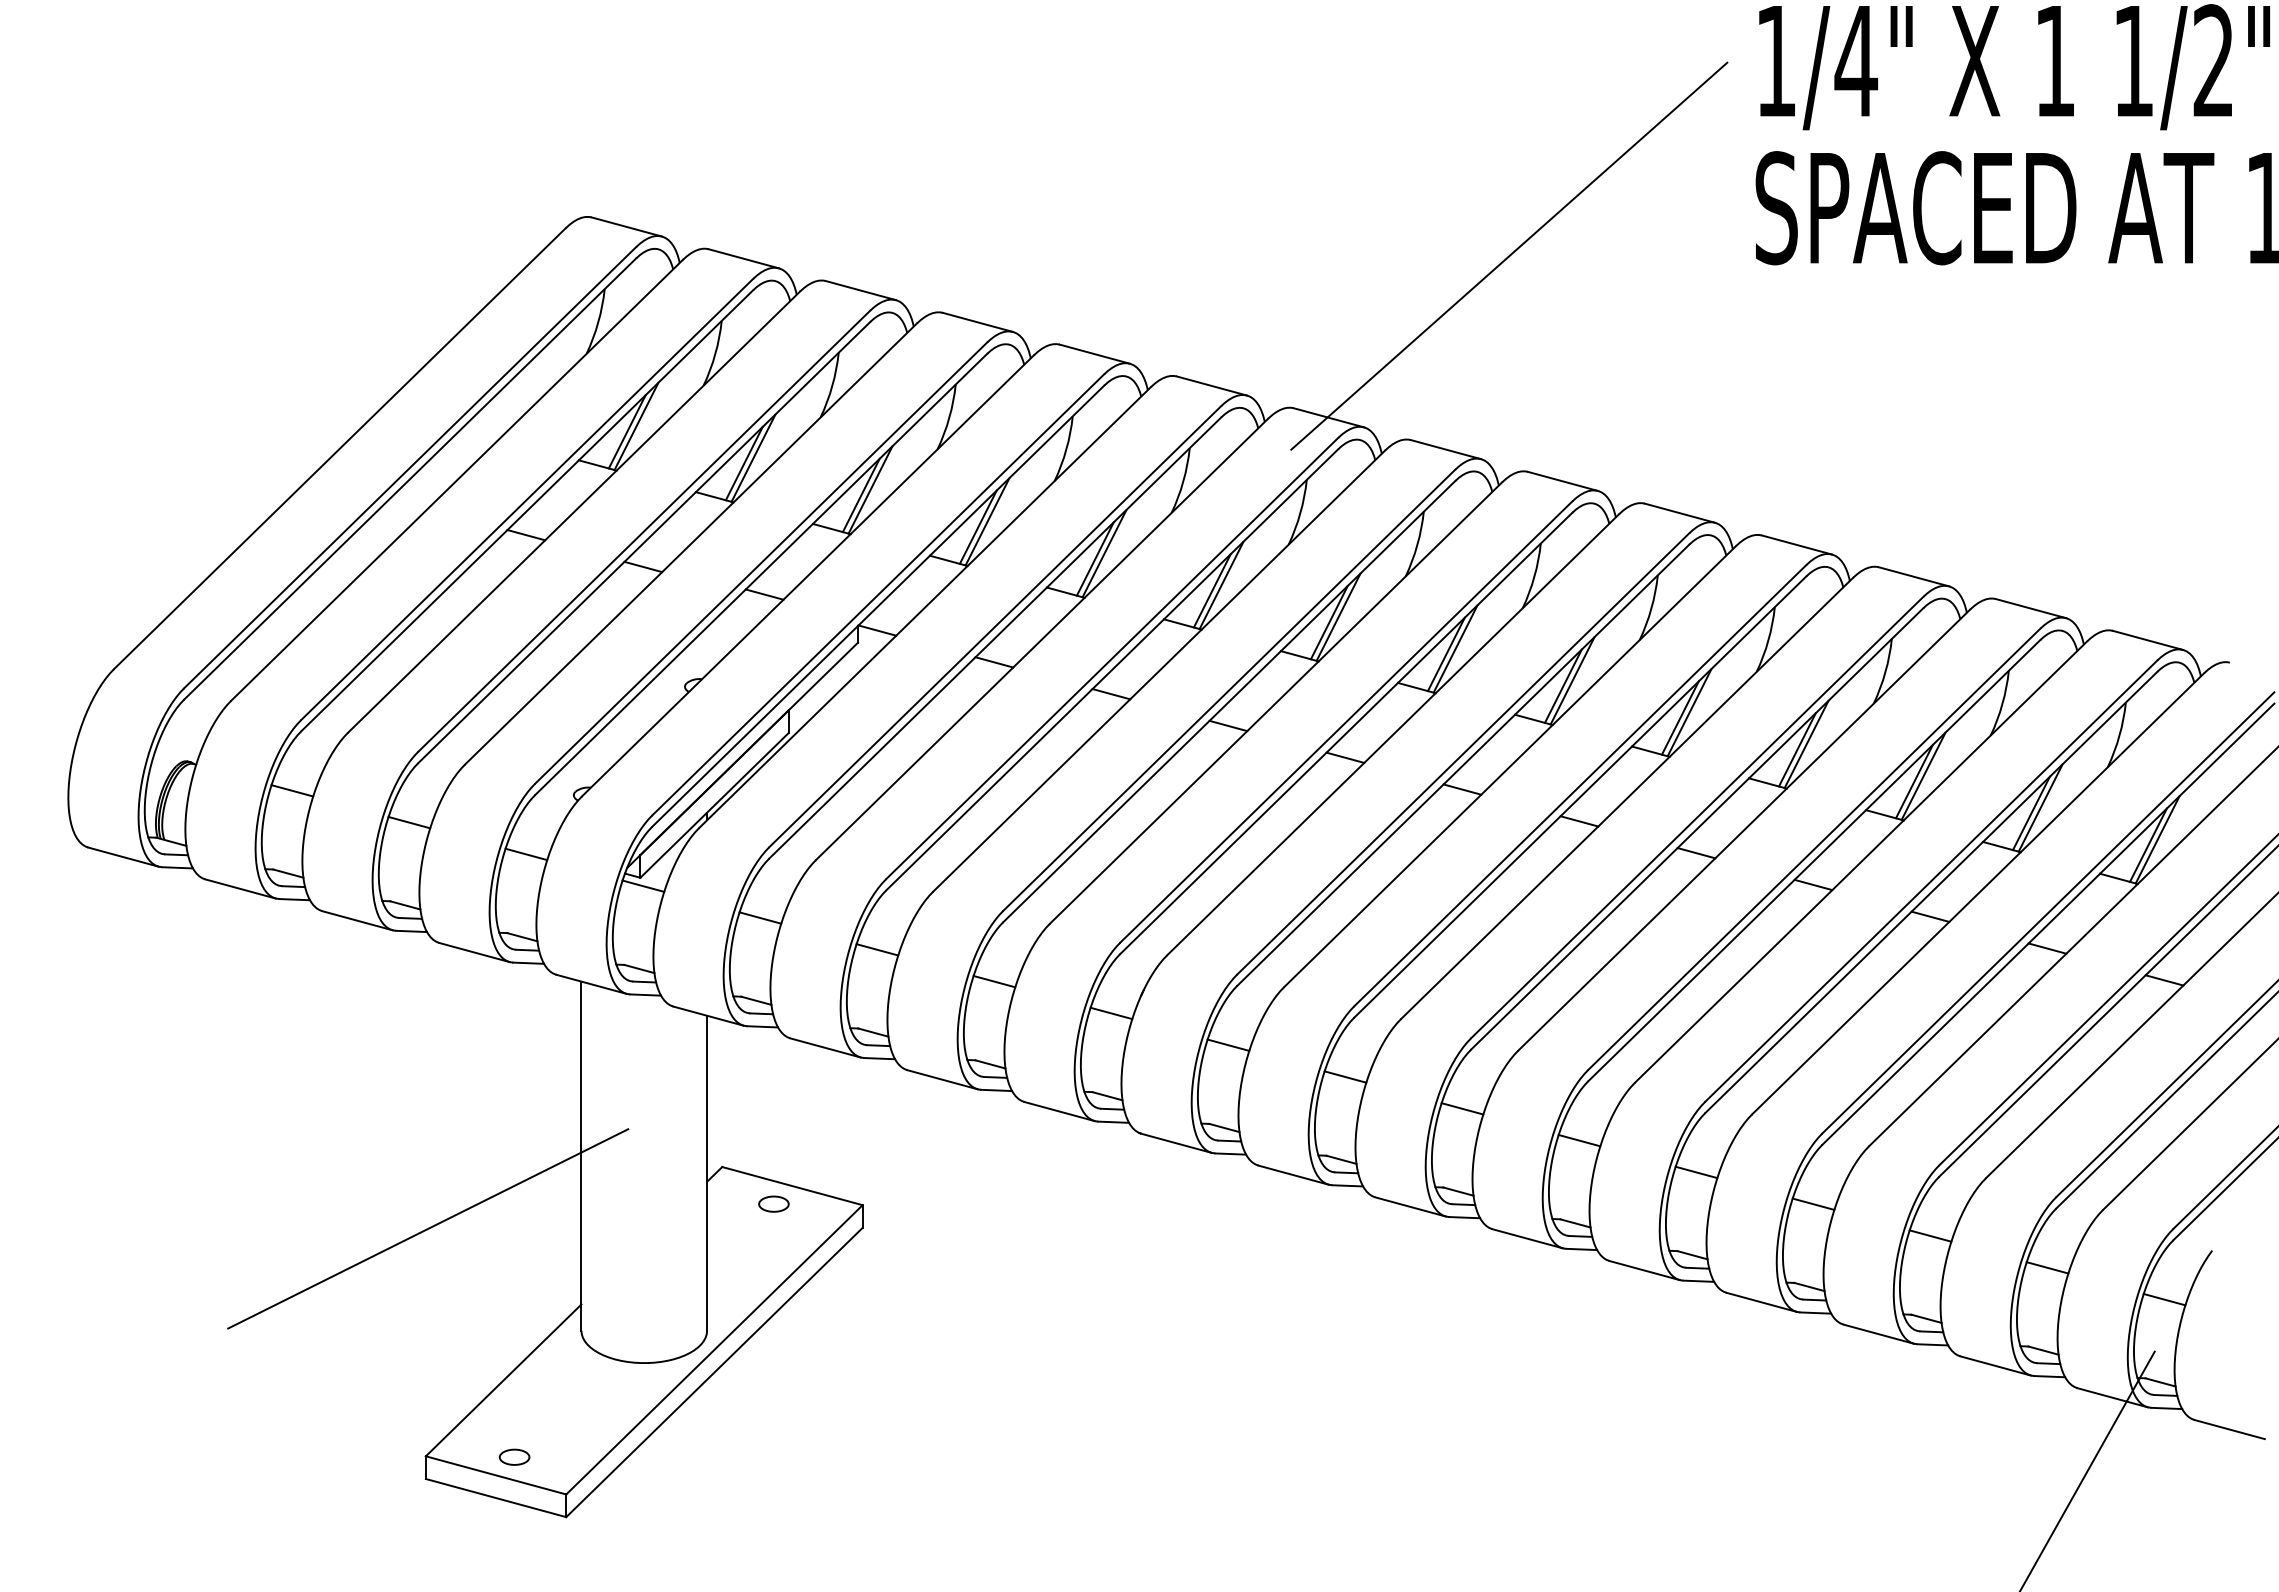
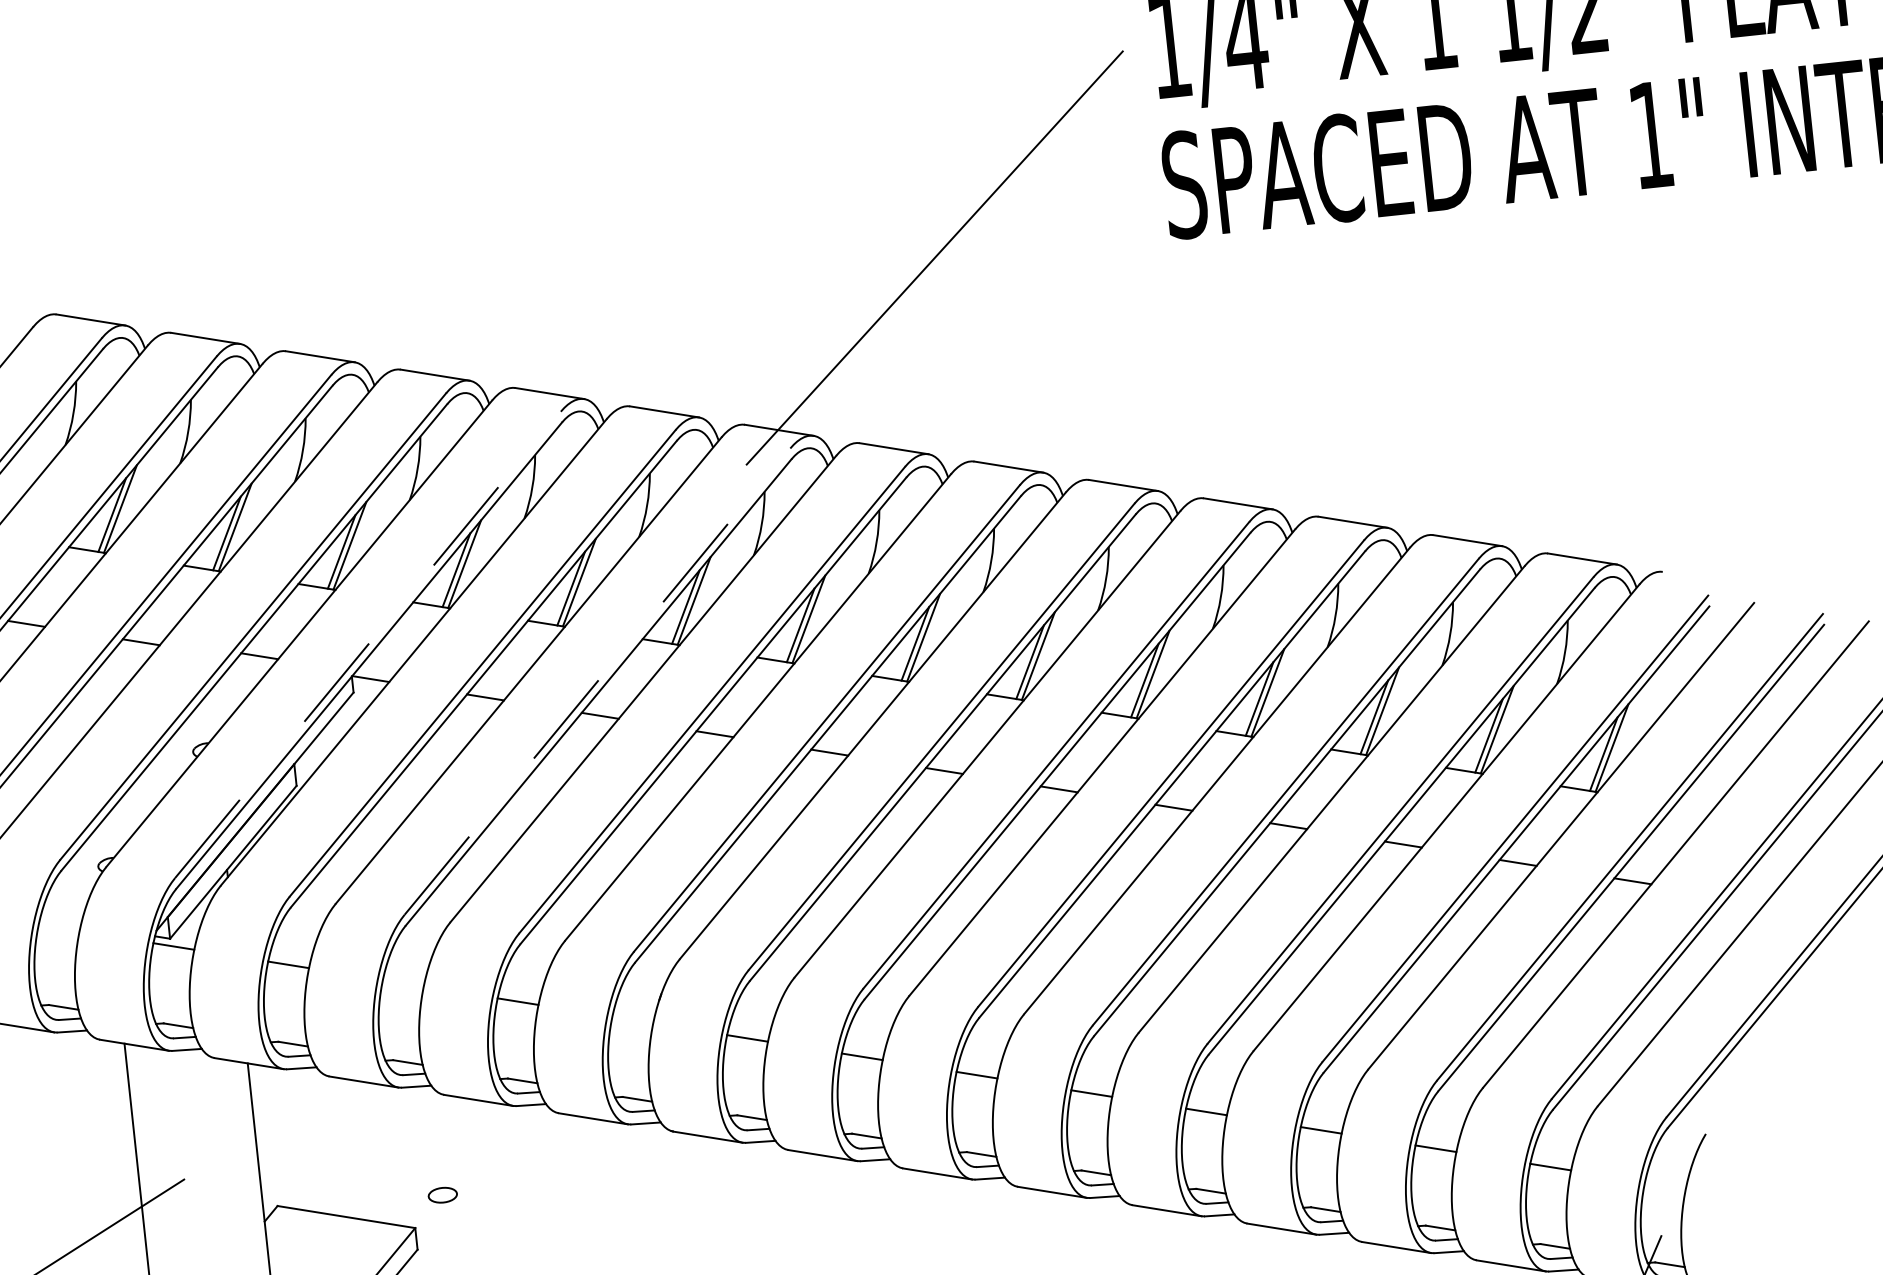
line: (878, 594) -> (368, 644), solid -> dashed
line: (1112, 658) -> (597, 681), solid -> dashed
line: (526, 854) -> (59, 928), removed
line: (877, 949) -> (403, 982), removed
line: (1111, 1013) -> (632, 1020), removed
part: (773, 1203) -> (442, 1194), moved
line: (2164, 1299) -> (1665, 1185), removed

